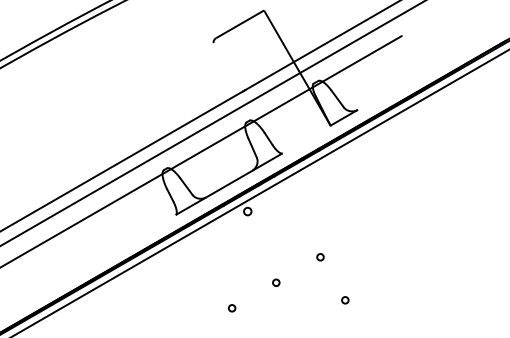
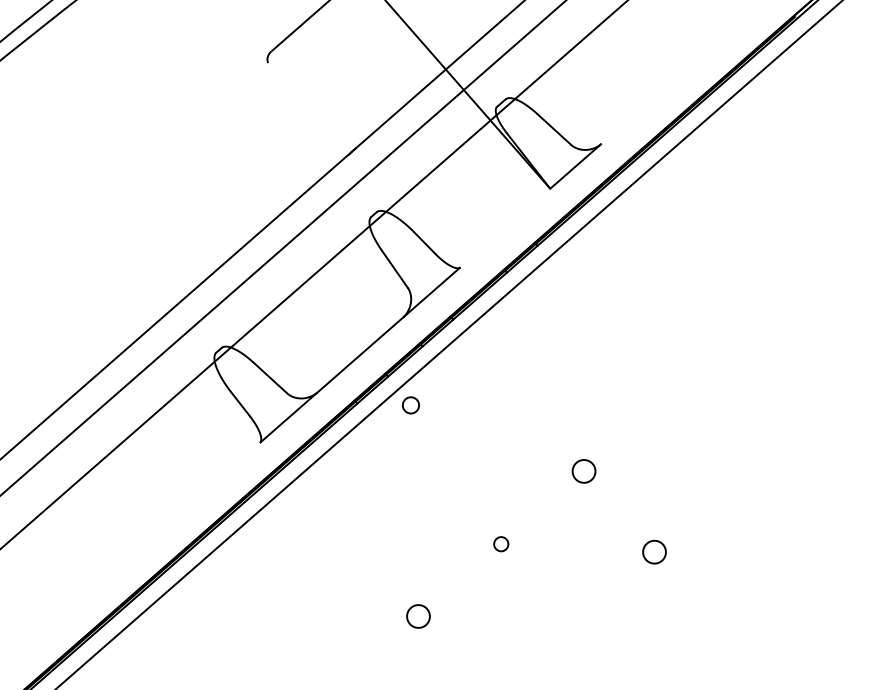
circle: (320, 257) -> (584, 472), size x1.6
circle: (345, 300) -> (655, 552), size x1.6
circle: (231, 308) -> (417, 617), size x1.6

